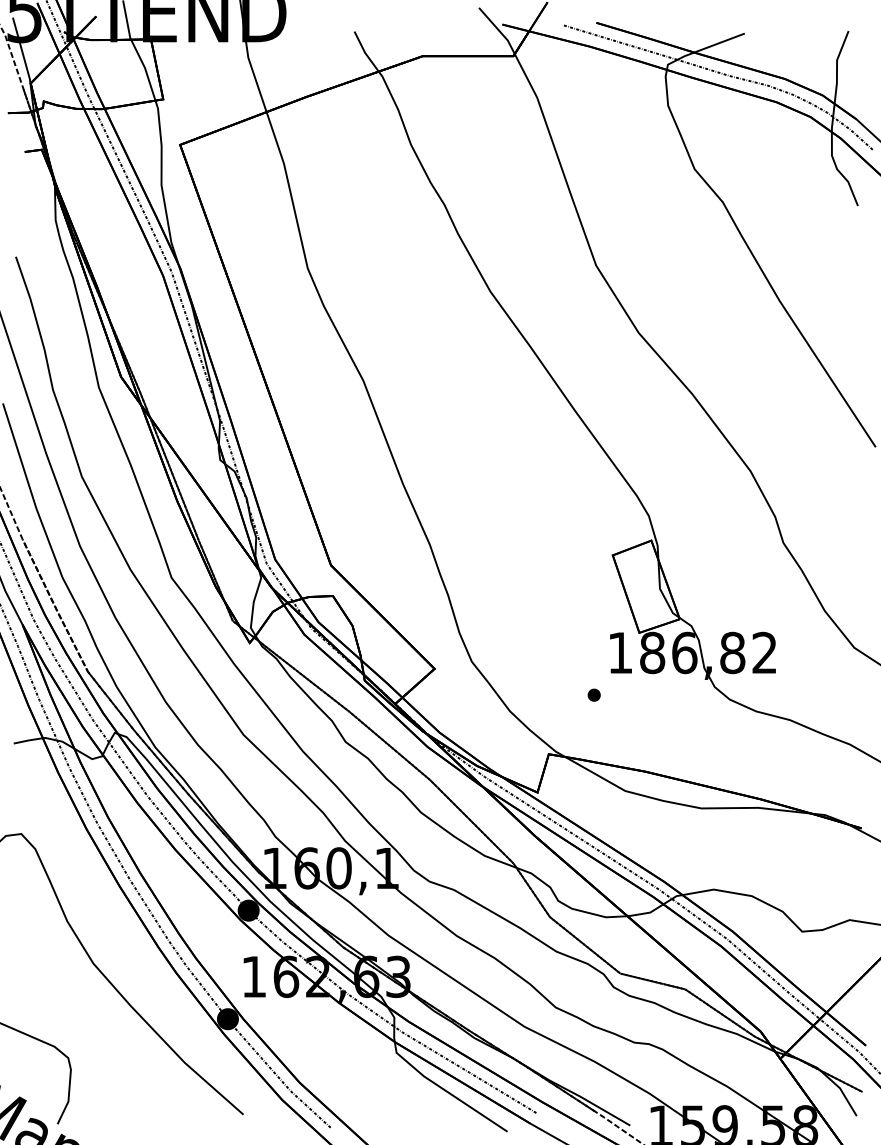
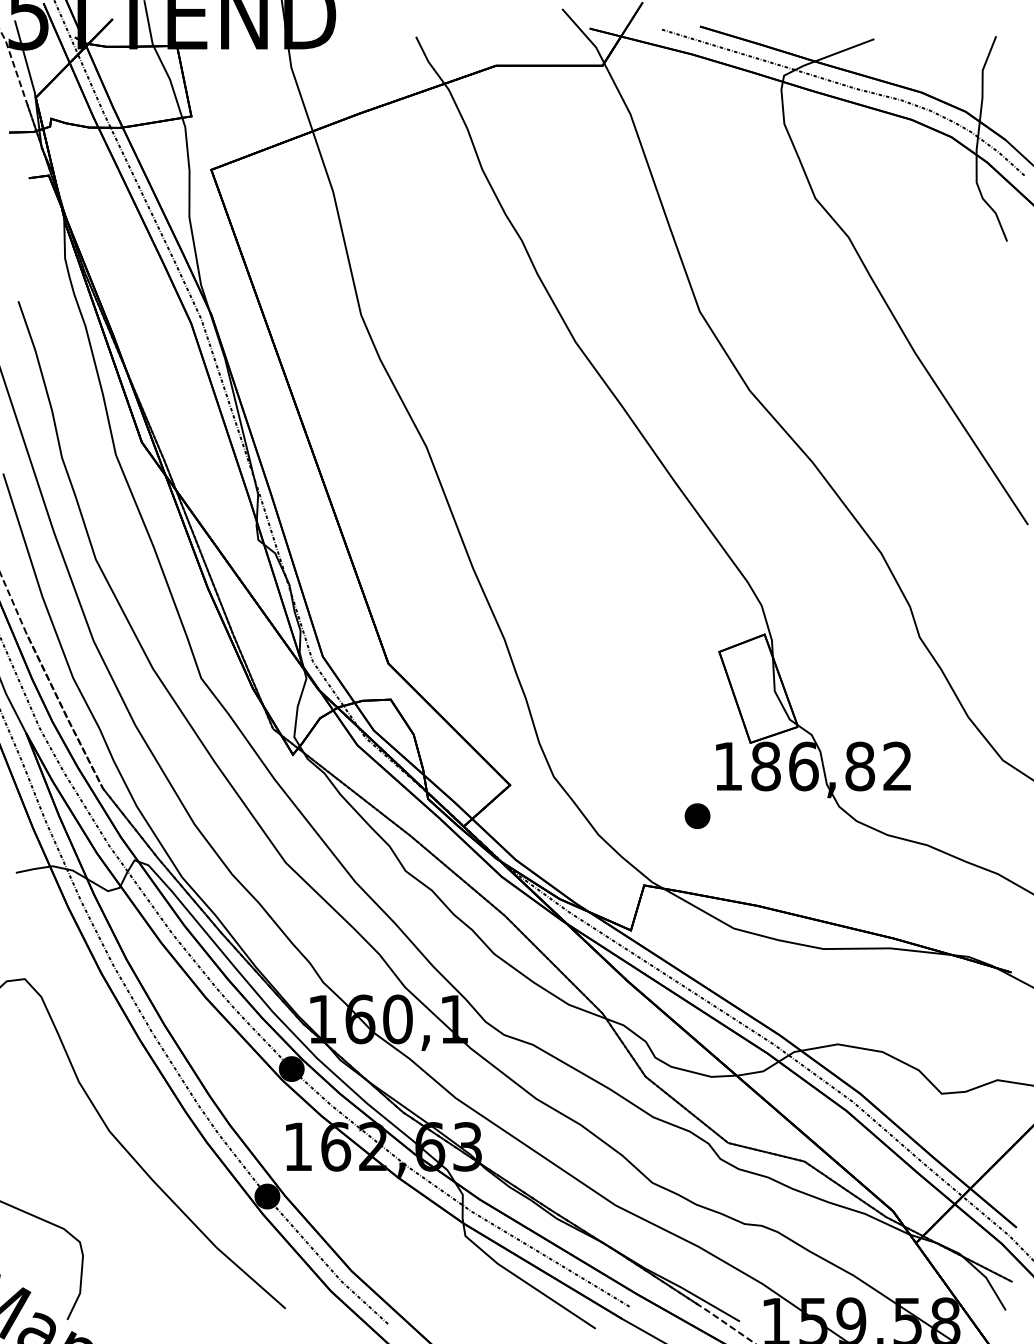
part: (594, 694) -> (697, 815), size x1.67

